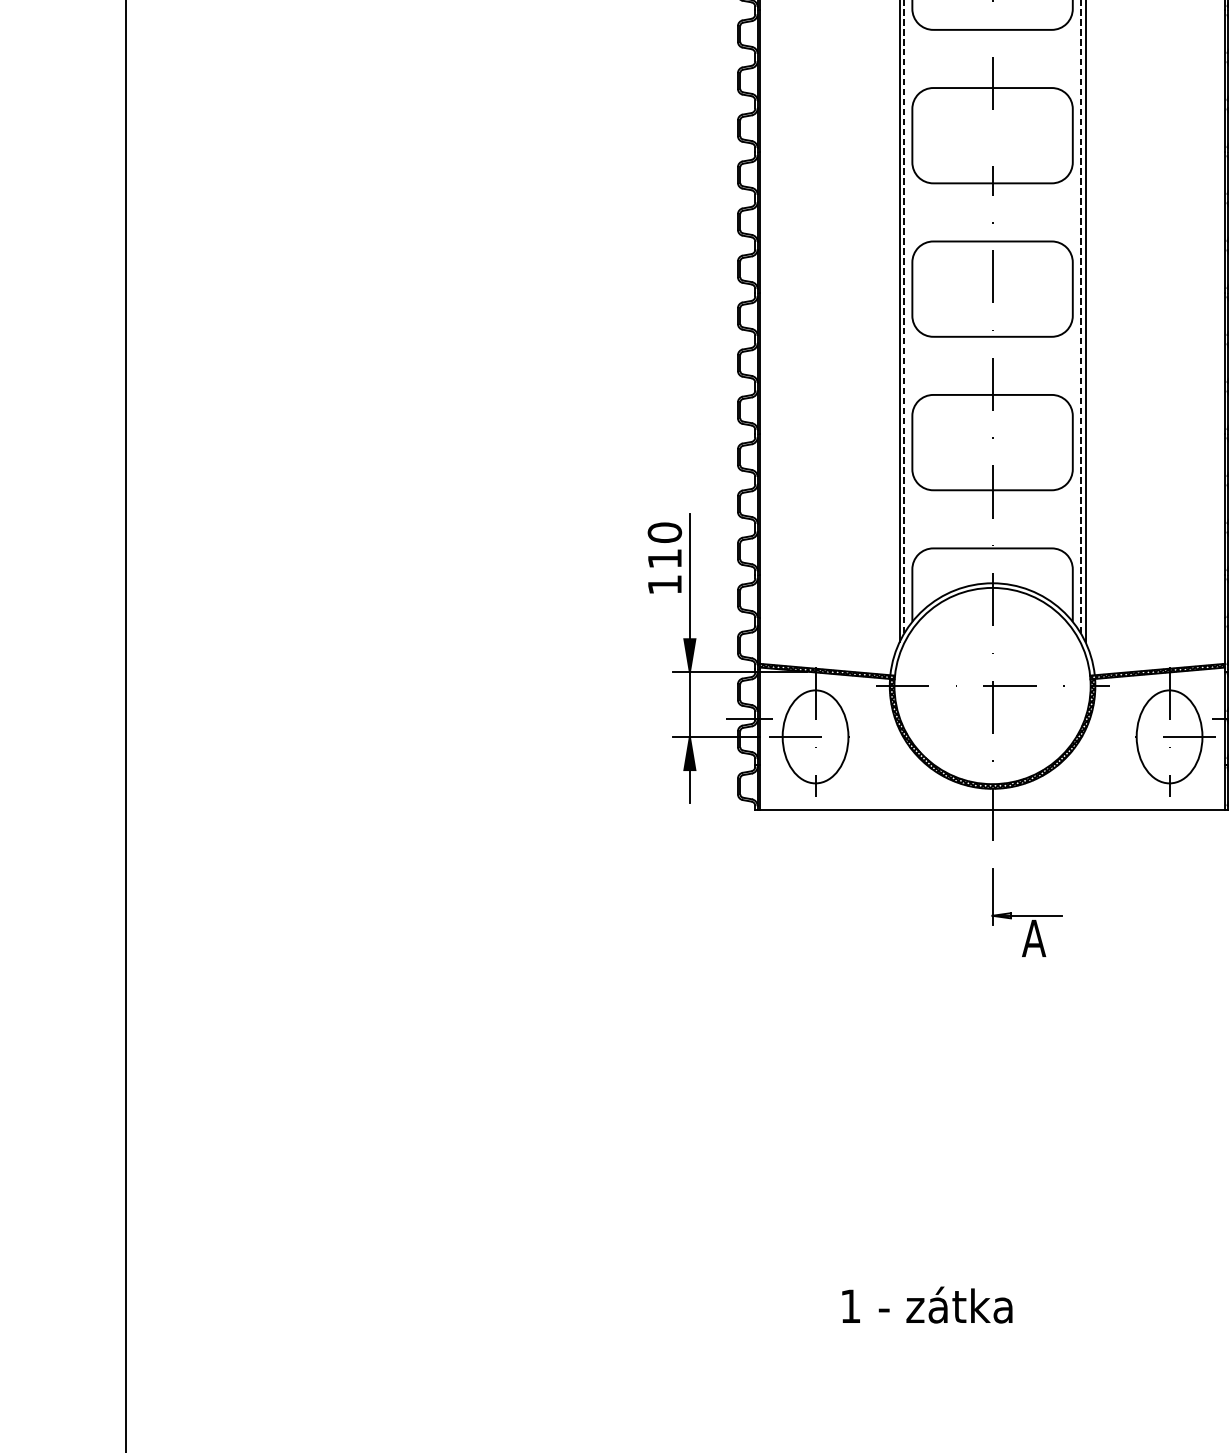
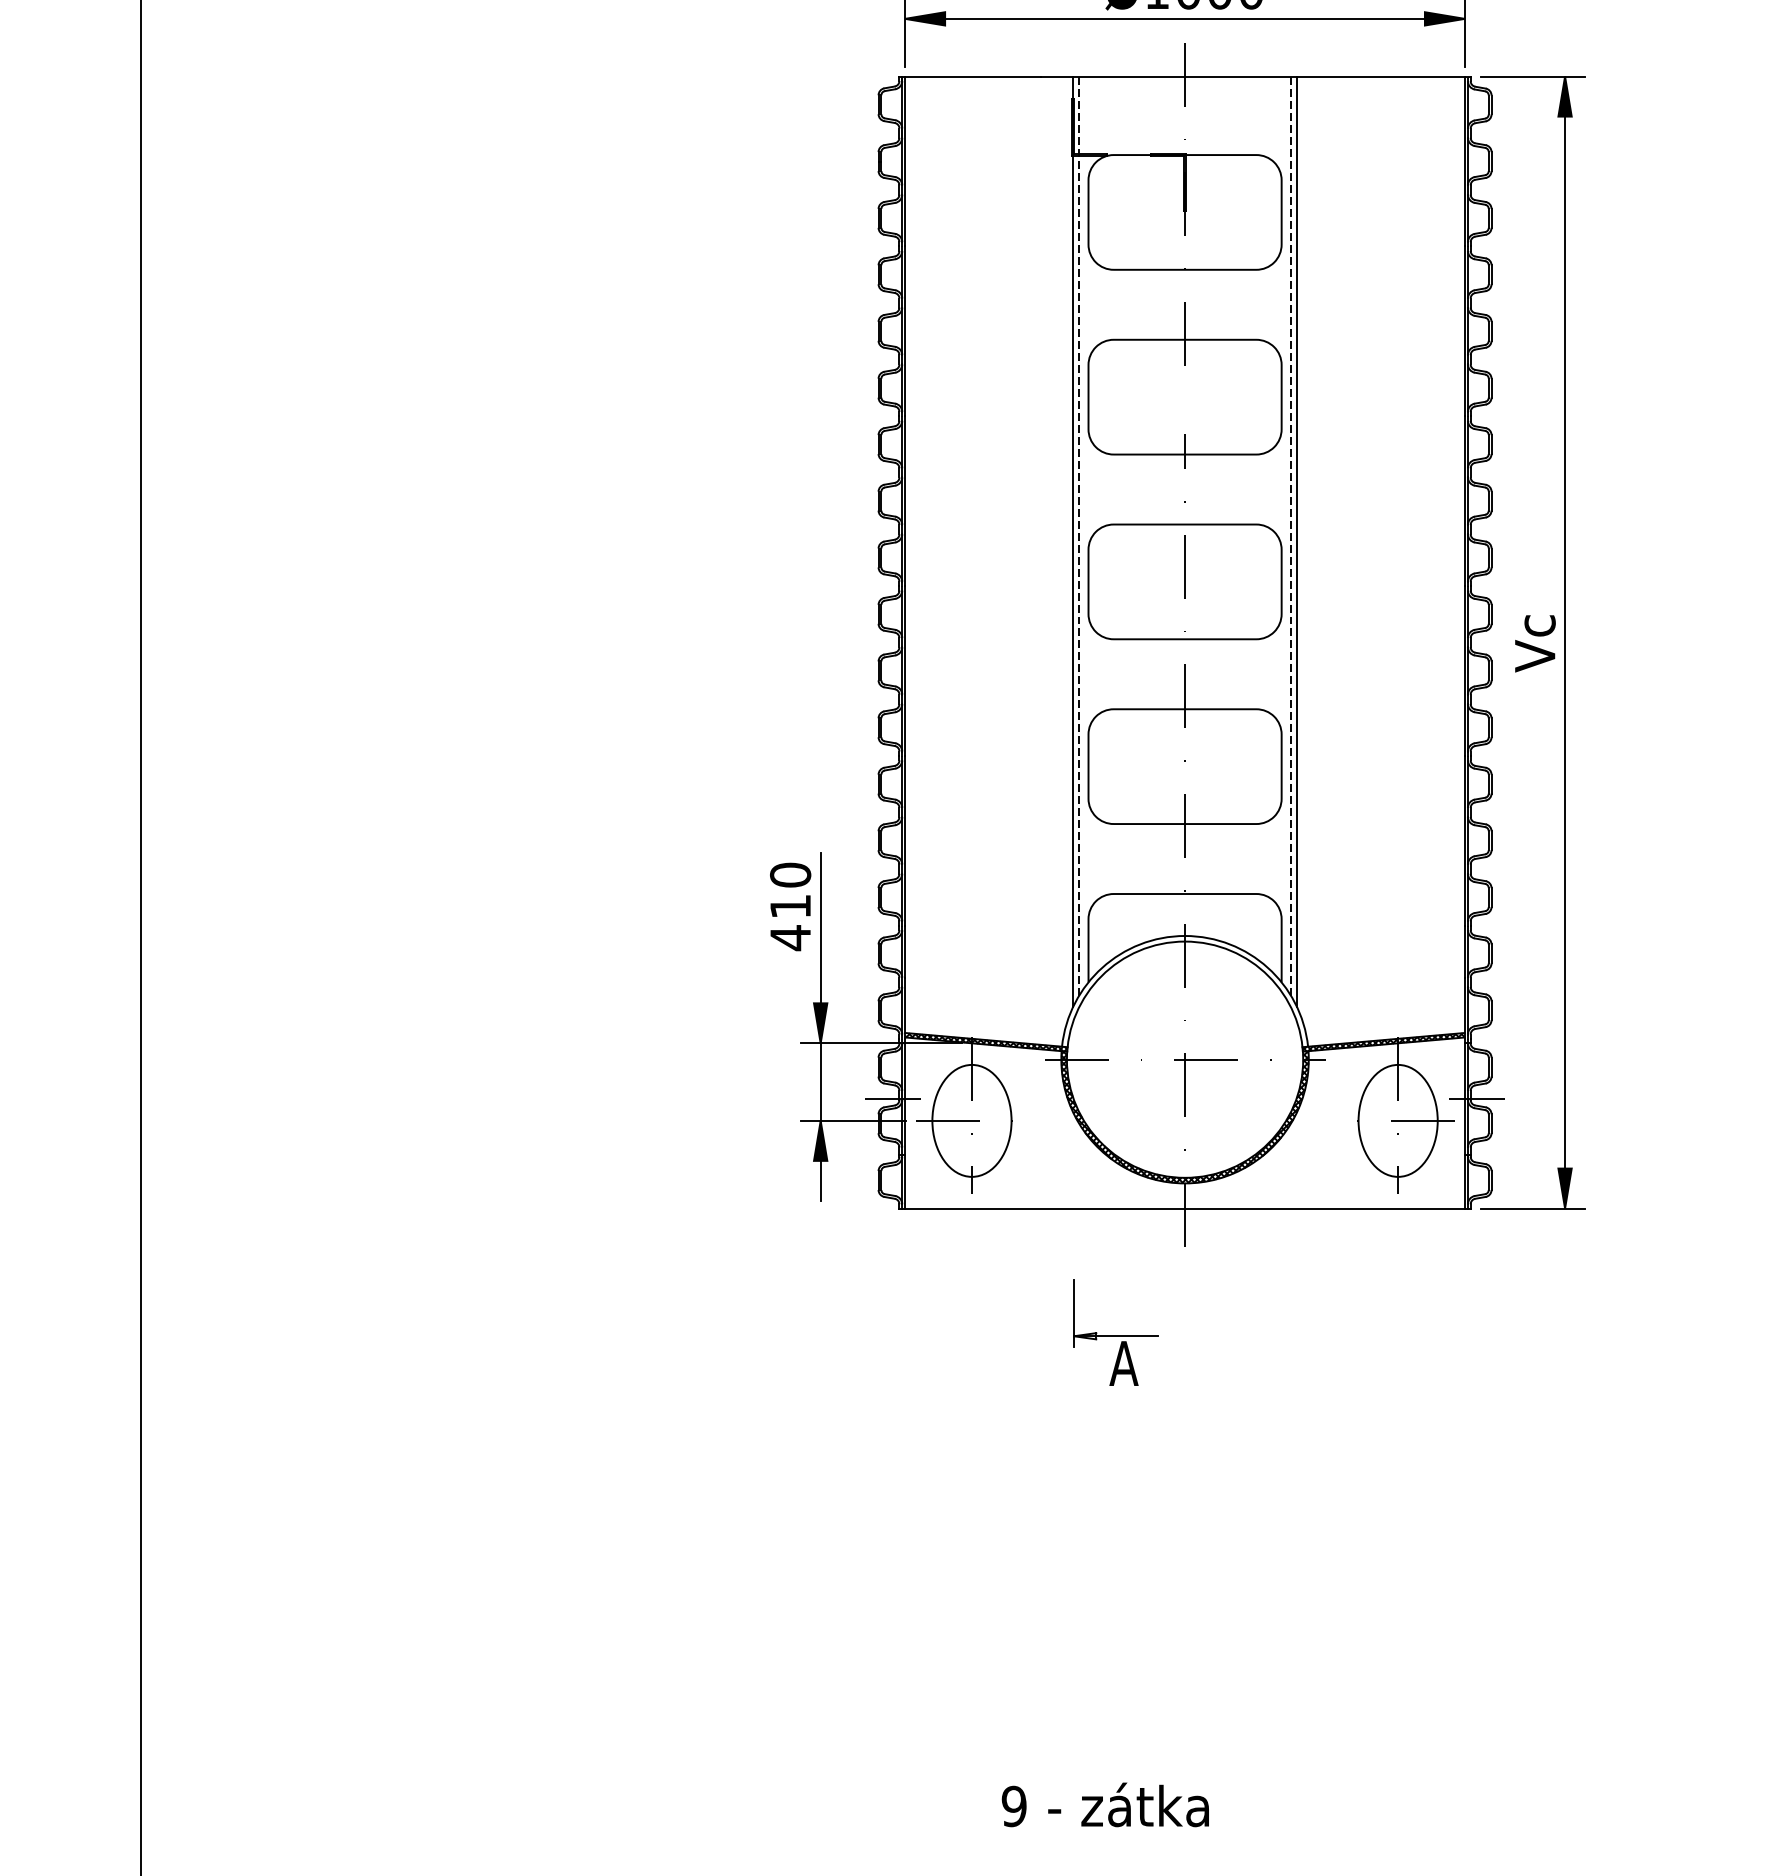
text: (664, 585) -> (790, 938), 110 -> 410
part: (1026, 912) -> (1115, 1332), moved
text: (850, 1306) -> (1013, 1806), 1 -> 9

